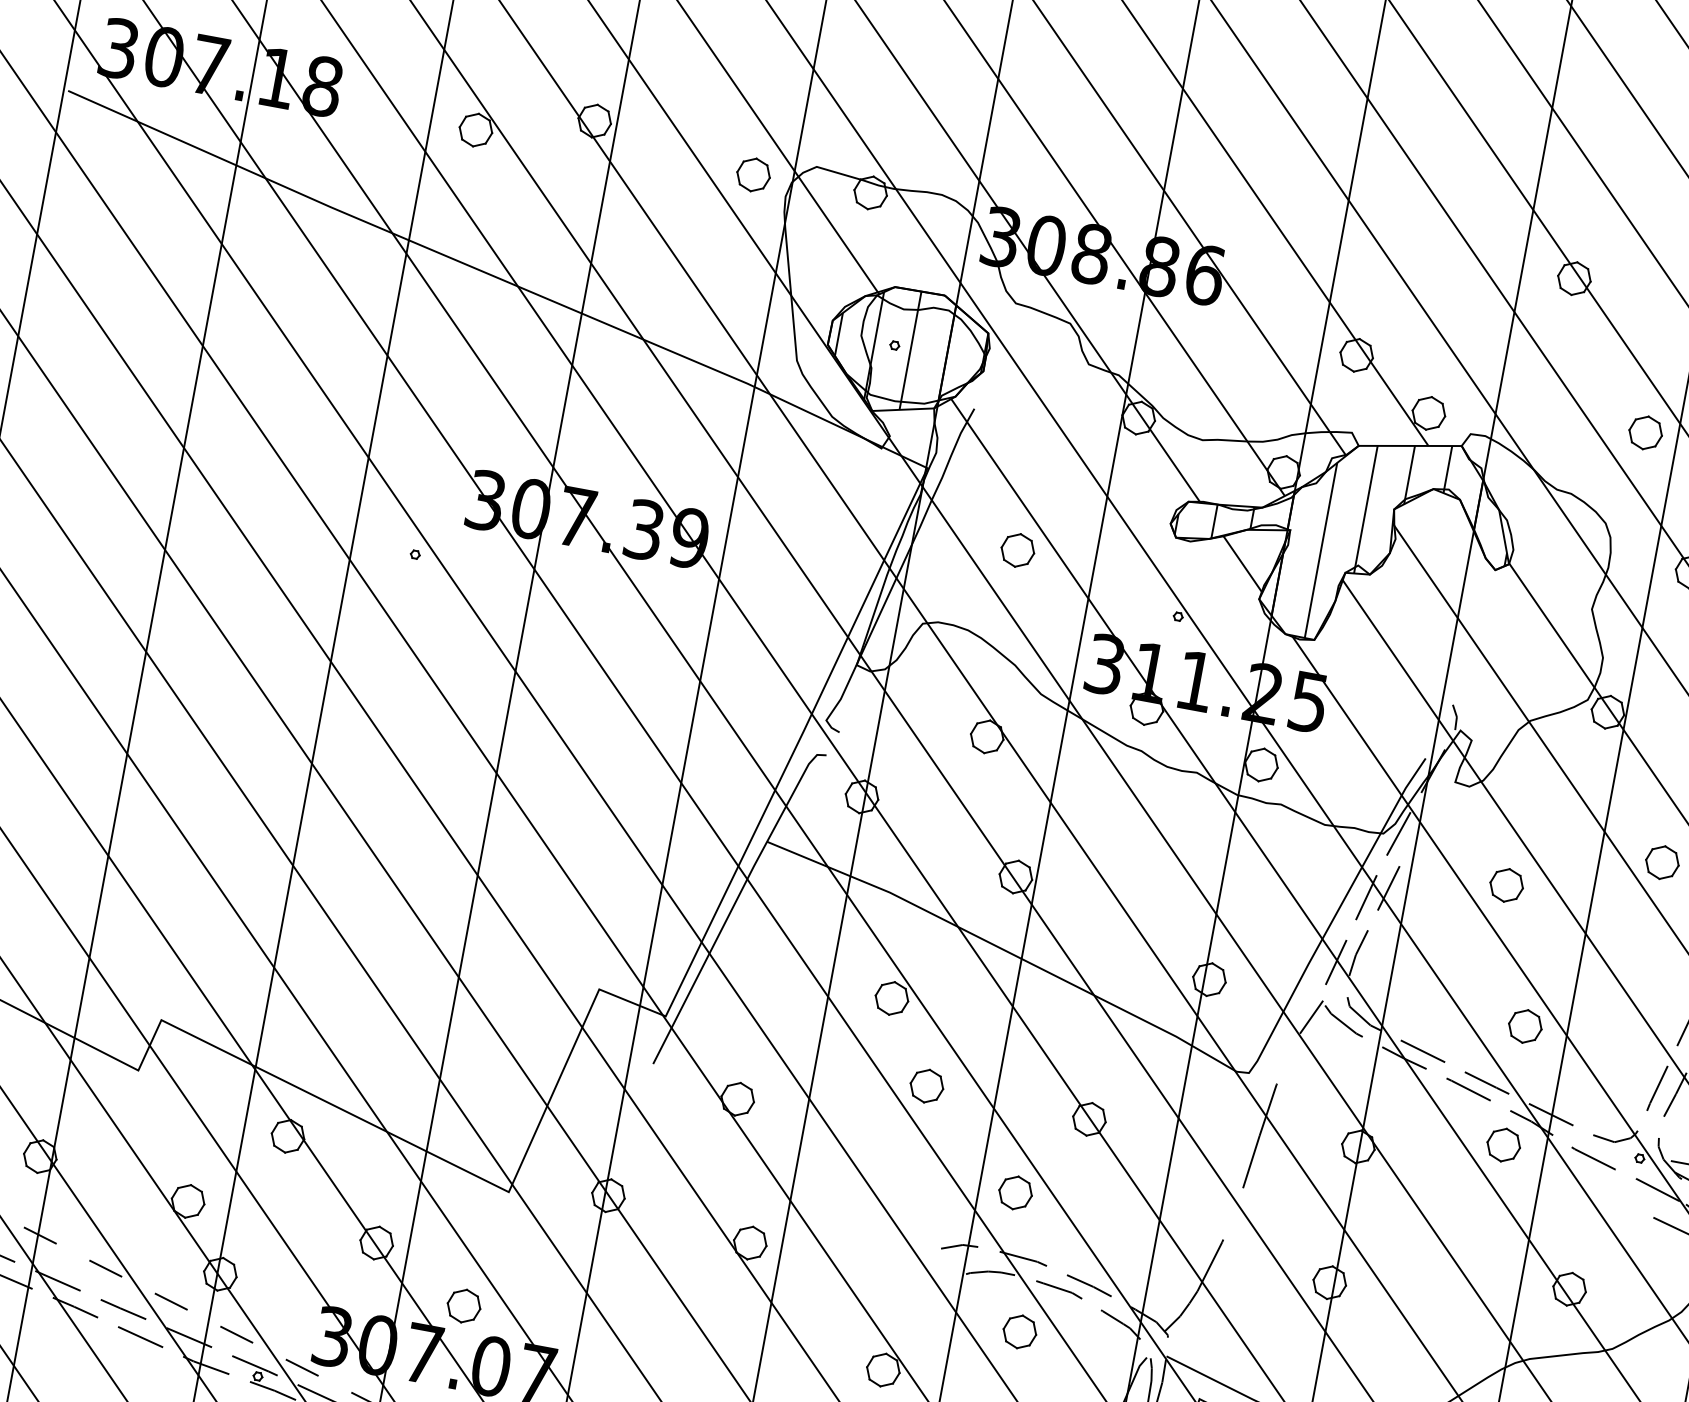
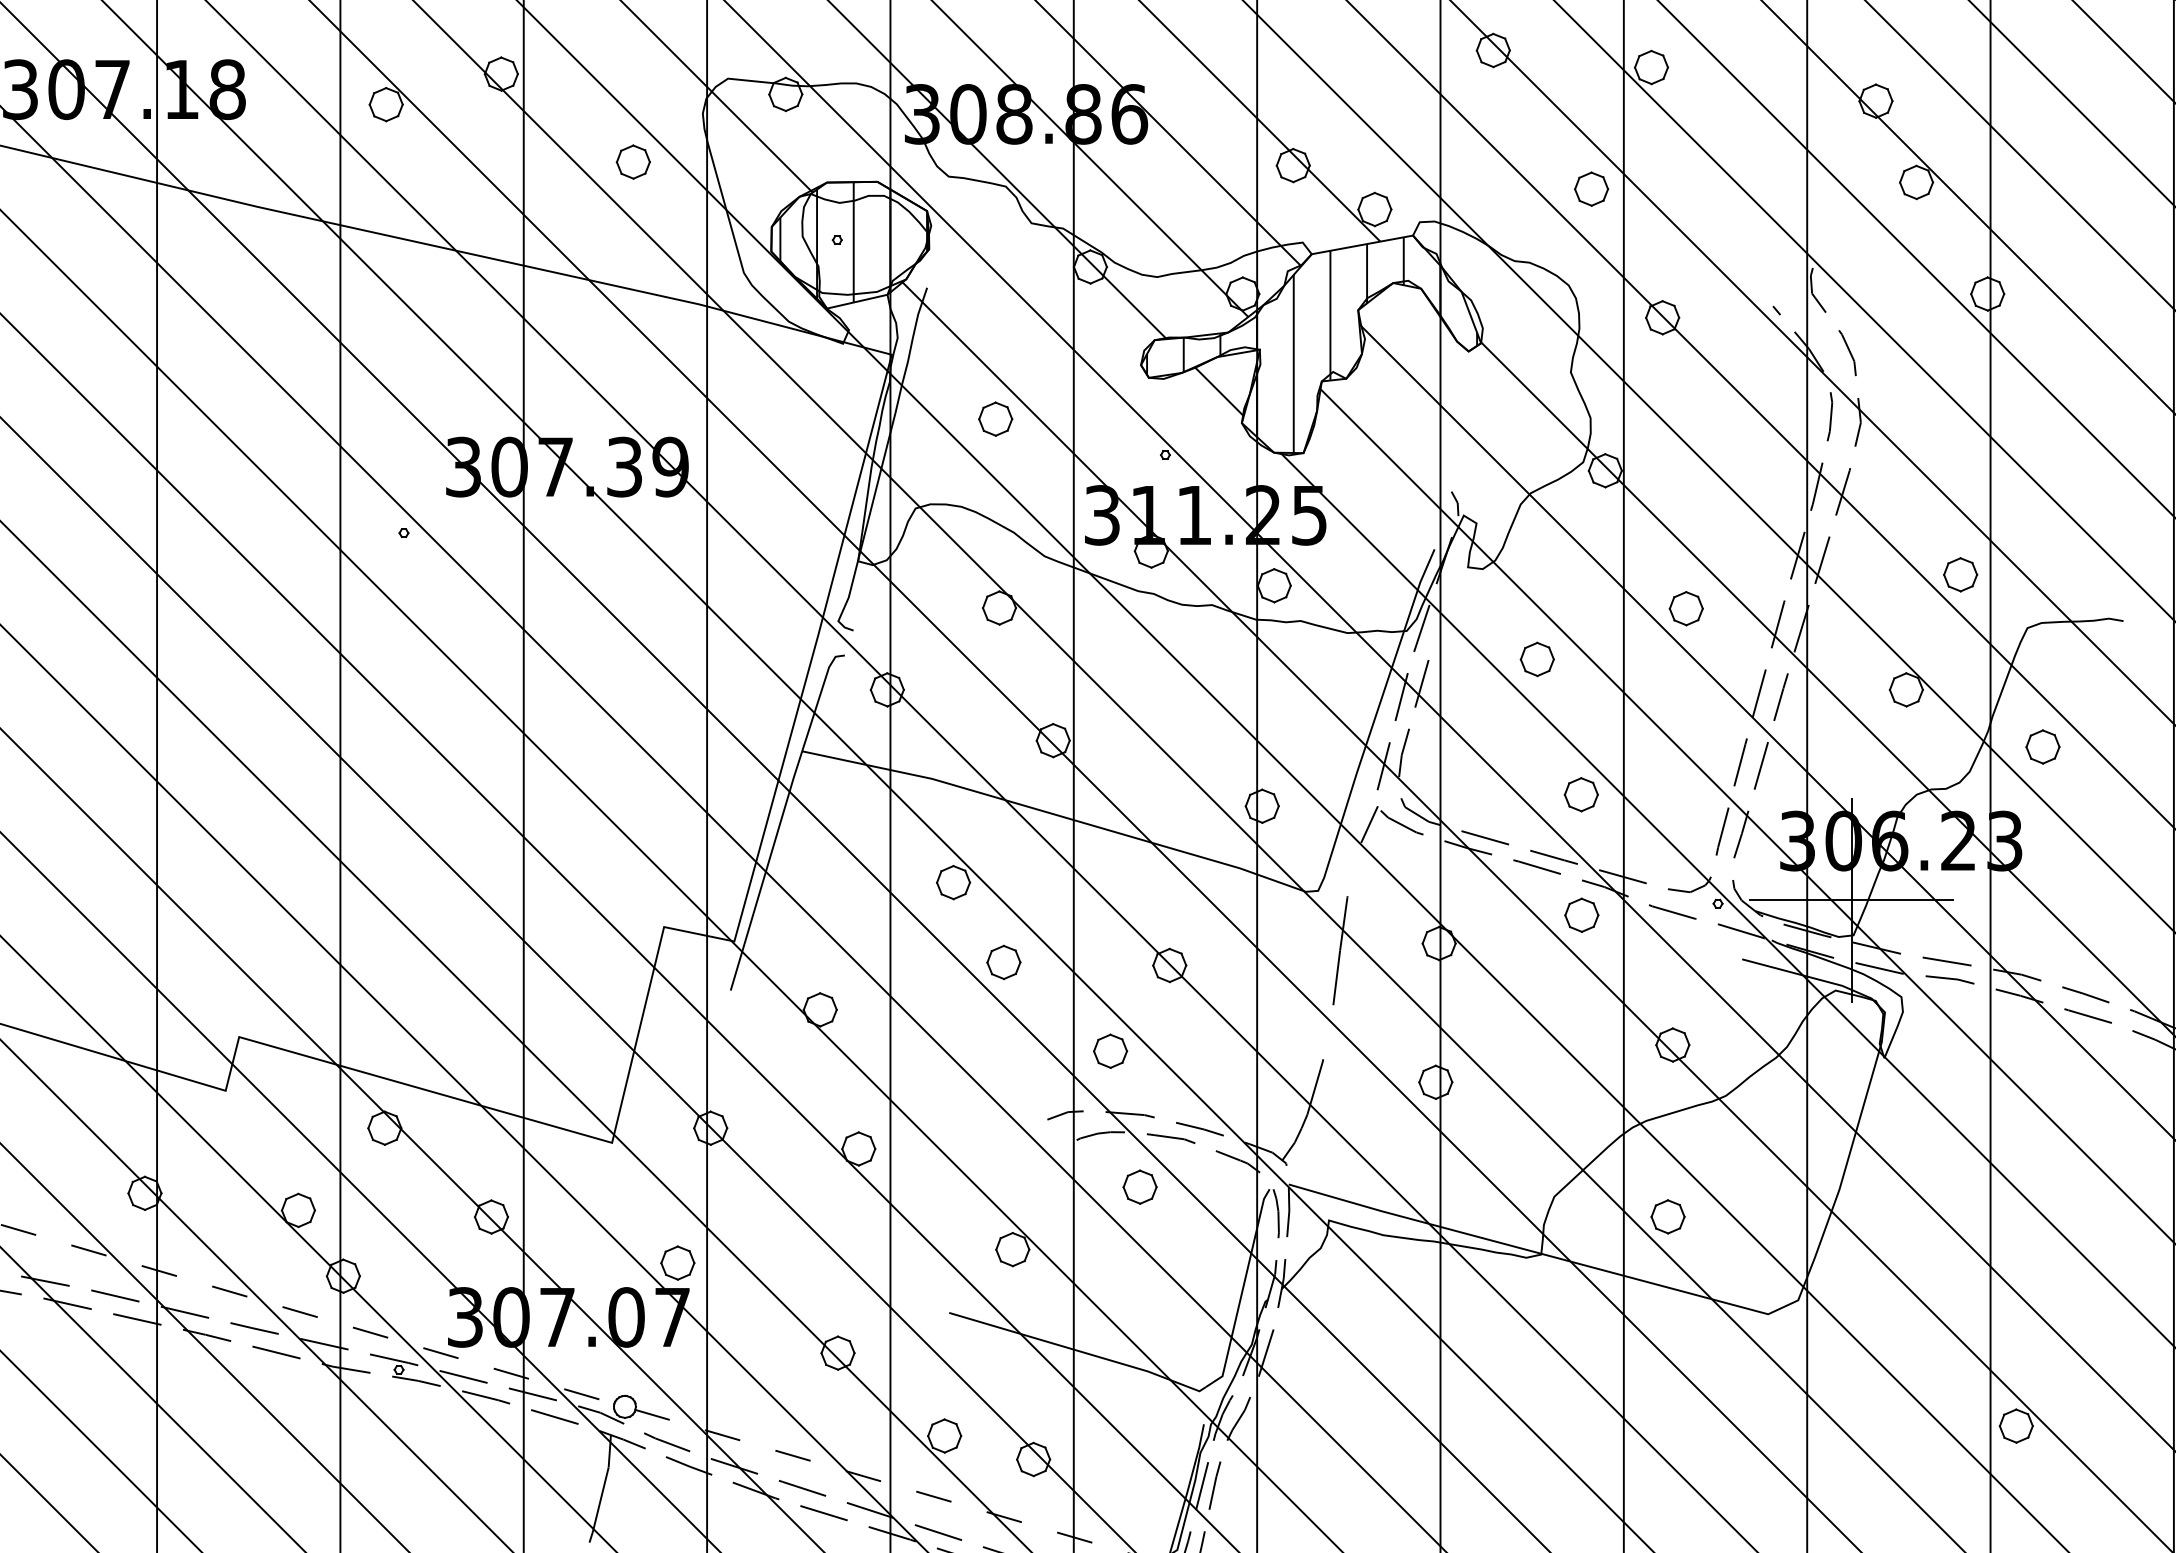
part: (752, 174) -> (632, 161), moved
part: (463, 1305) -> (677, 1262), moved

